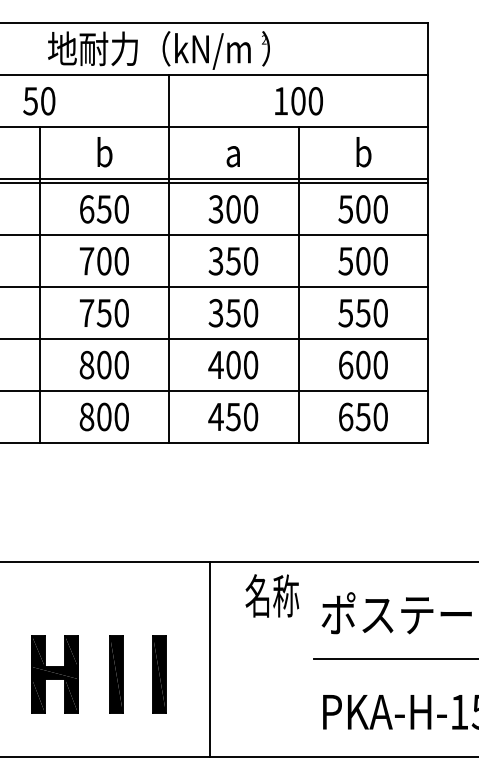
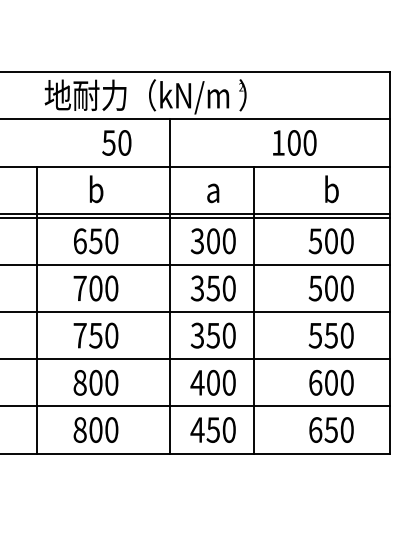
text: (39, 101) -> (117, 143), moved
text: (298, 101) -> (294, 143), moved
line: (169, 258) -> (169, 285), moved
line: (298, 284) -> (254, 309), moved

